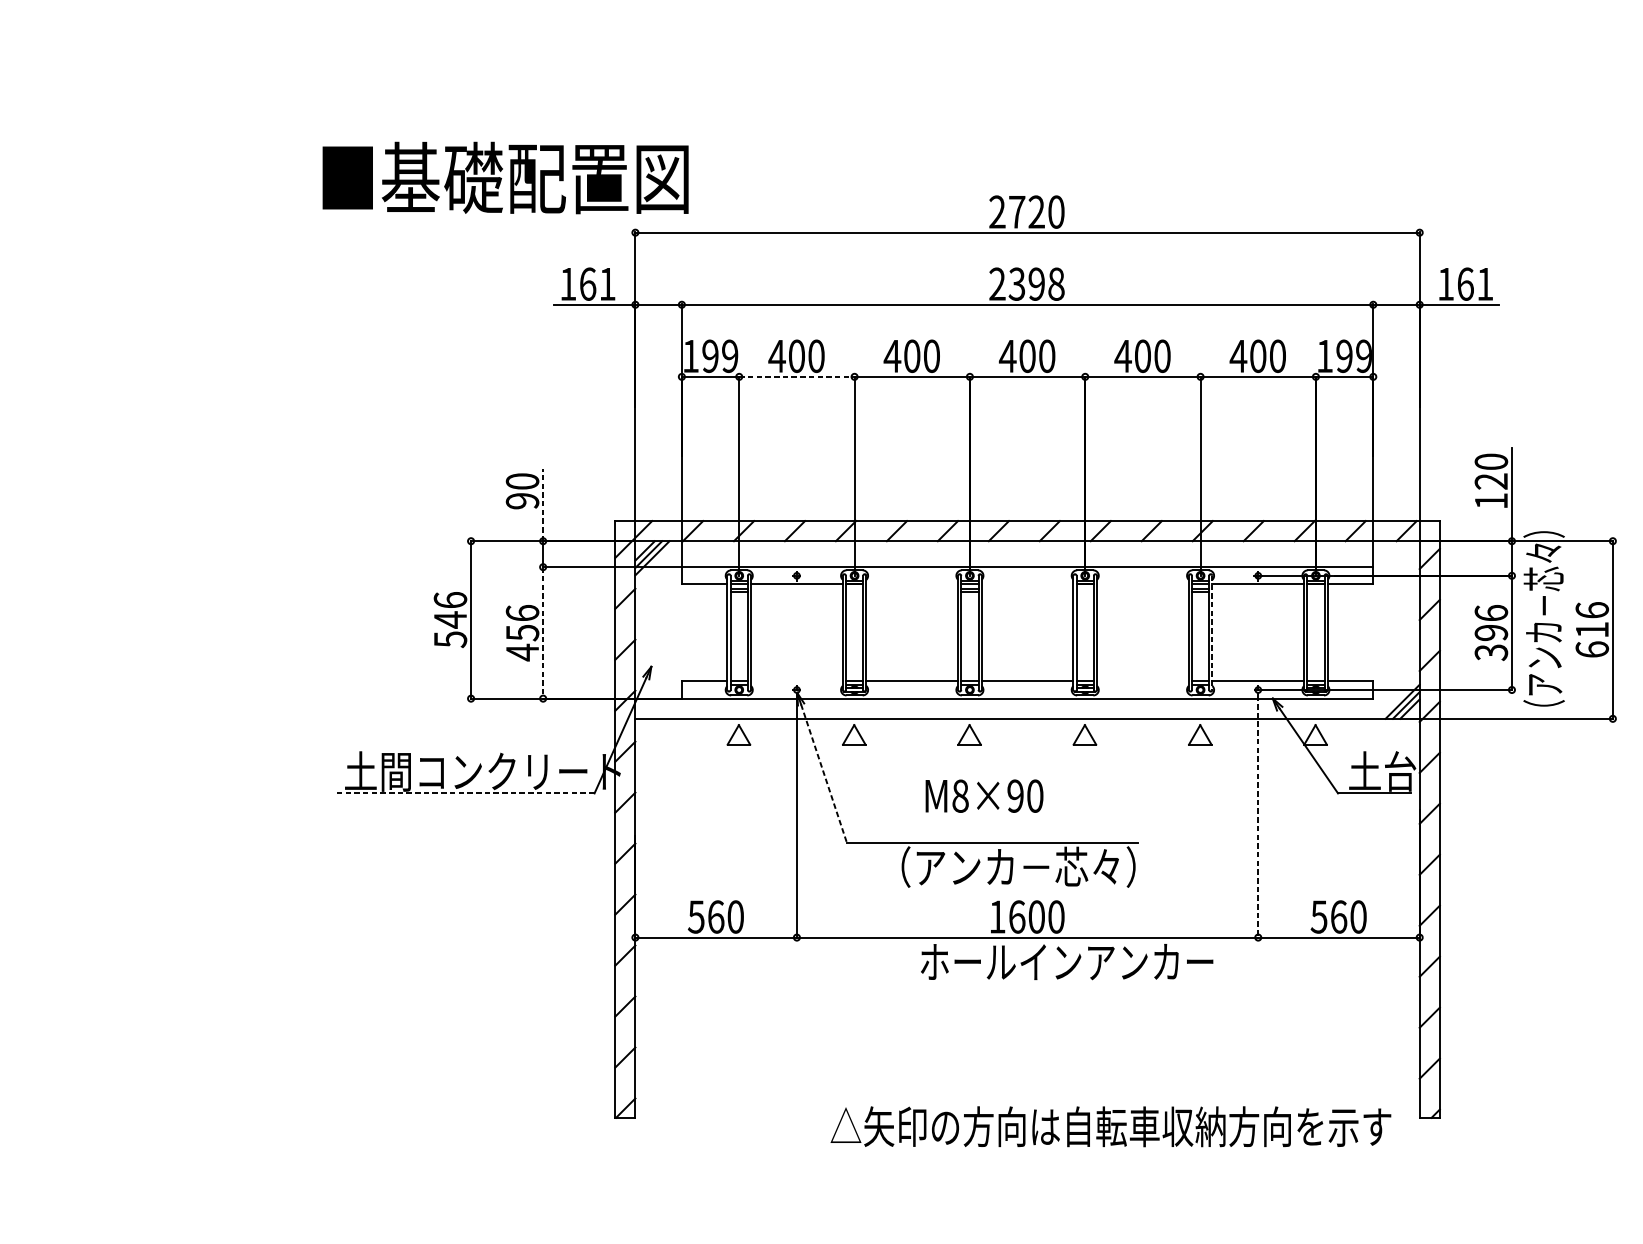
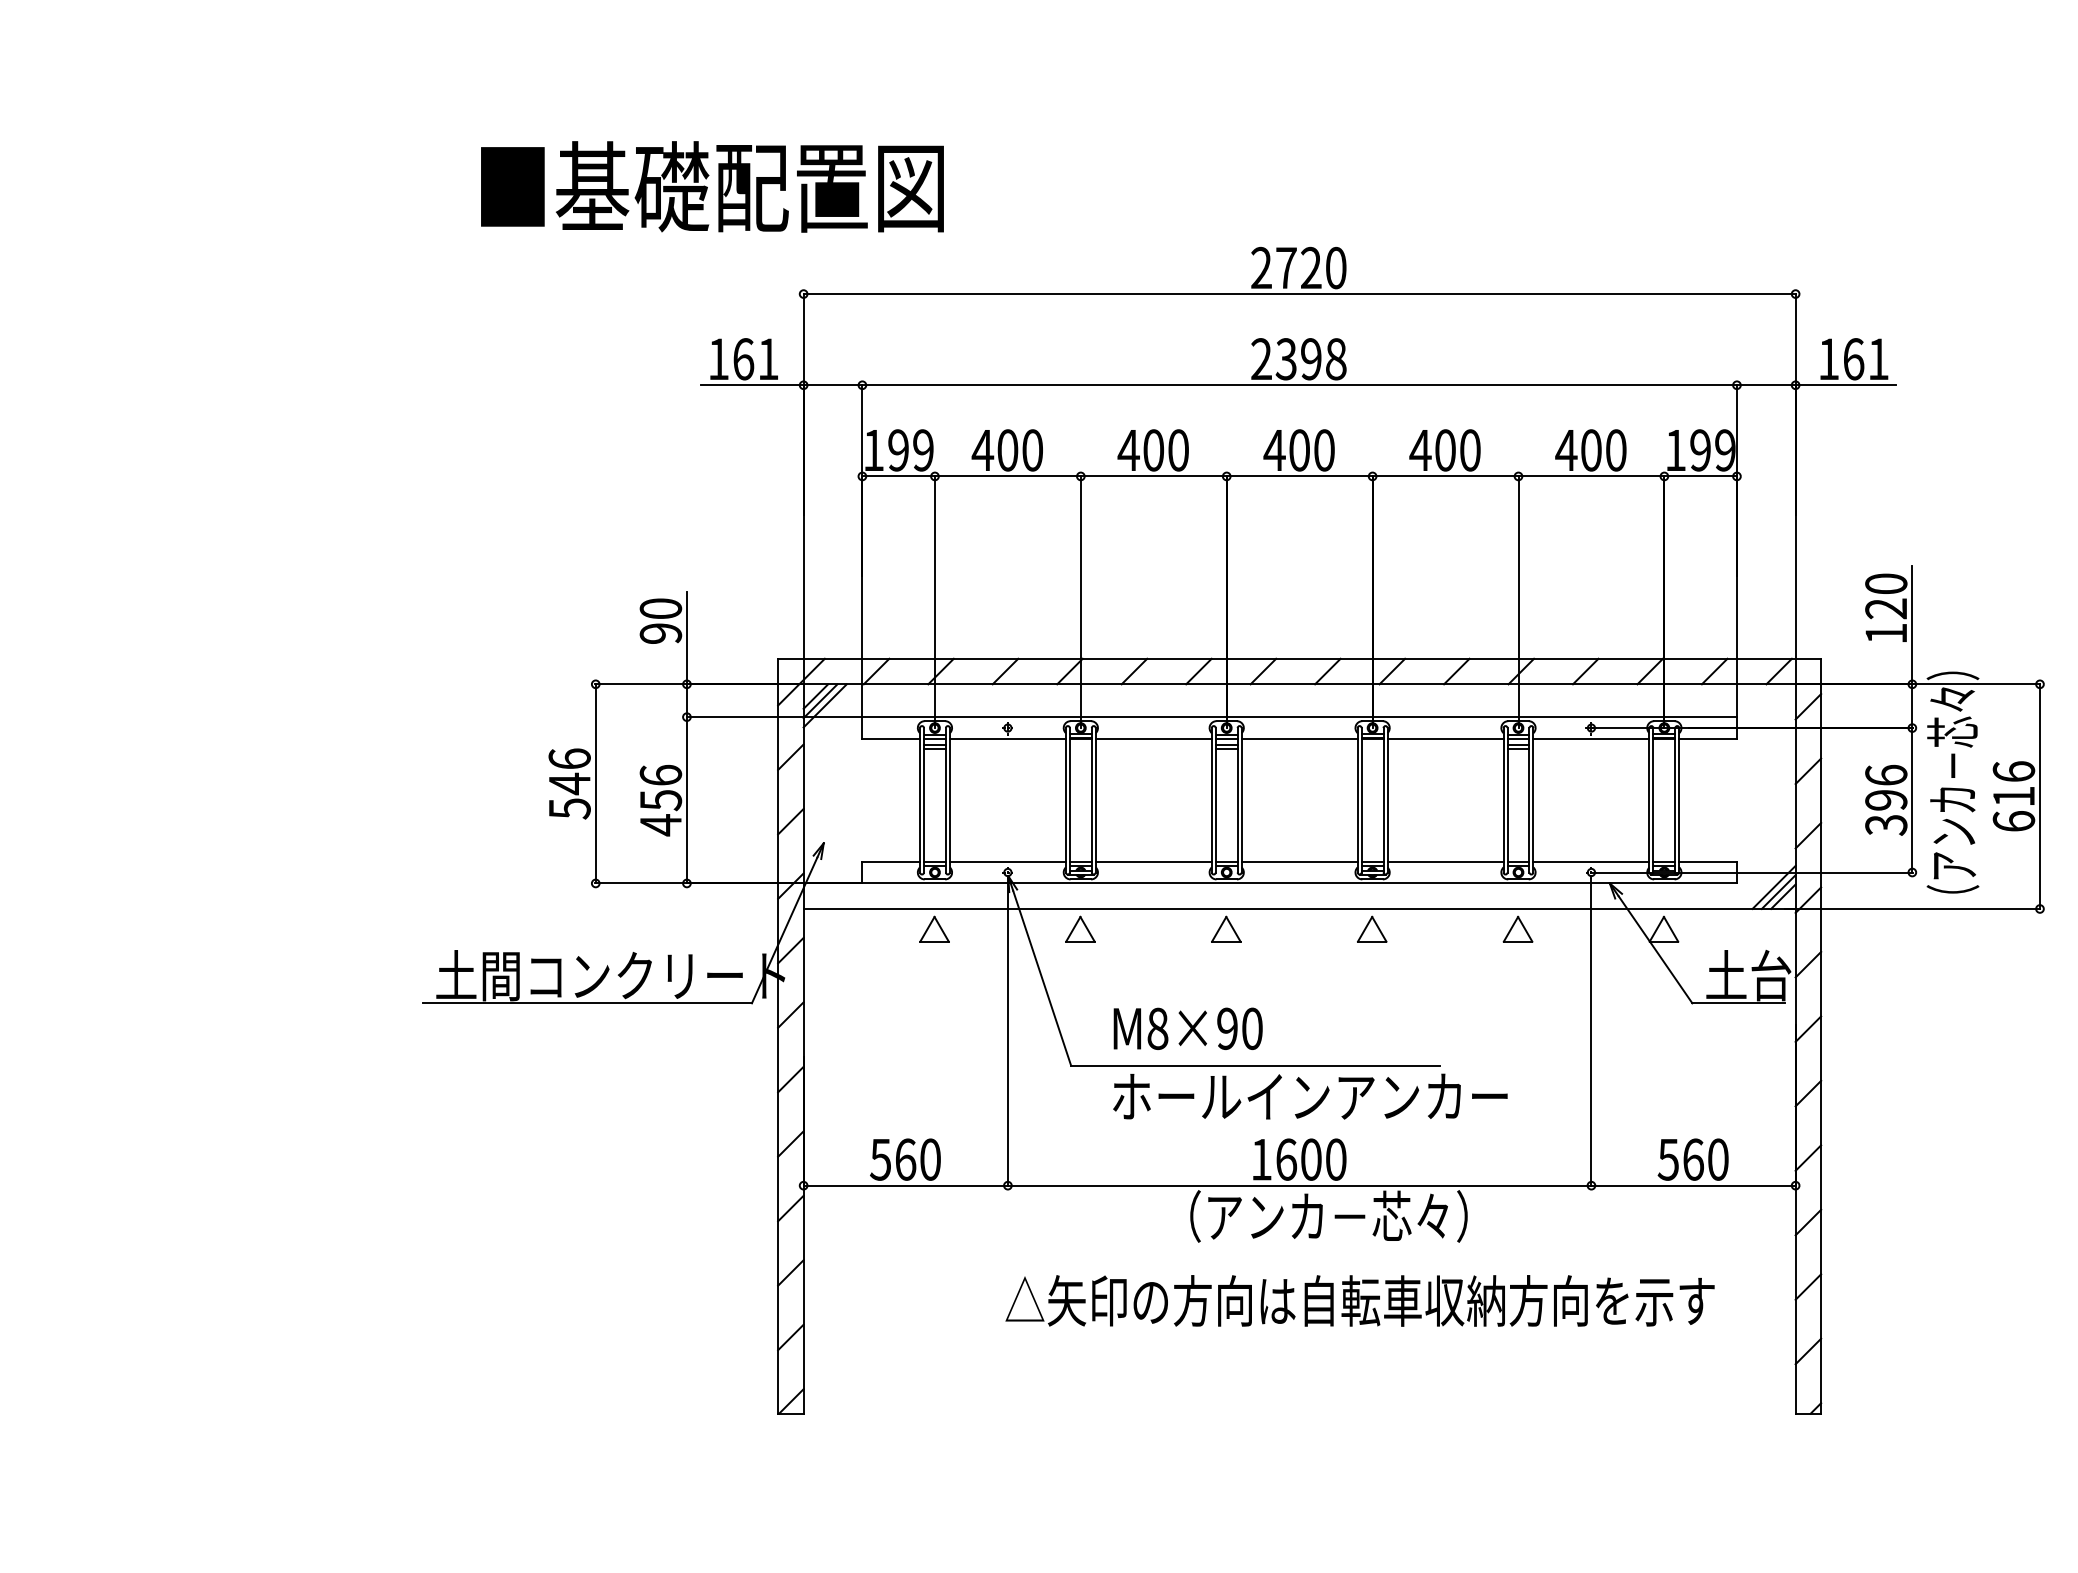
text: (505, 177) -> (712, 186), moved
line: (796, 376) -> (1007, 476), dashed -> solid
line: (542, 504) -> (686, 638), dashed -> solid
line: (912, 584) -> (1153, 739), added
line: (1027, 584) -> (1299, 739), added
line: (1142, 584) -> (1445, 739), added
line: (542, 633) -> (686, 800), dashed -> solid
line: (1212, 633) -> (1533, 800), dashed -> solid
line: (796, 681) -> (1007, 861), added
line: (1142, 681) -> (1445, 861), added
line: (824, 773) -> (1042, 978), dashed -> solid
line: (464, 793) -> (587, 1003), dashed -> solid
text: (983, 795) -> (1187, 1028), moved
line: (1258, 817) -> (1591, 1033), dashed -> solid
text: (1036, 867) -> (1310, 1096), （アンカ－芯々） -> ホールインアンカー
text: (1066, 961) -> (1349, 1216), ホールインアンカー -> （アンカ－芯々）
text: (1110, 1126) -> (1359, 1300), moved

